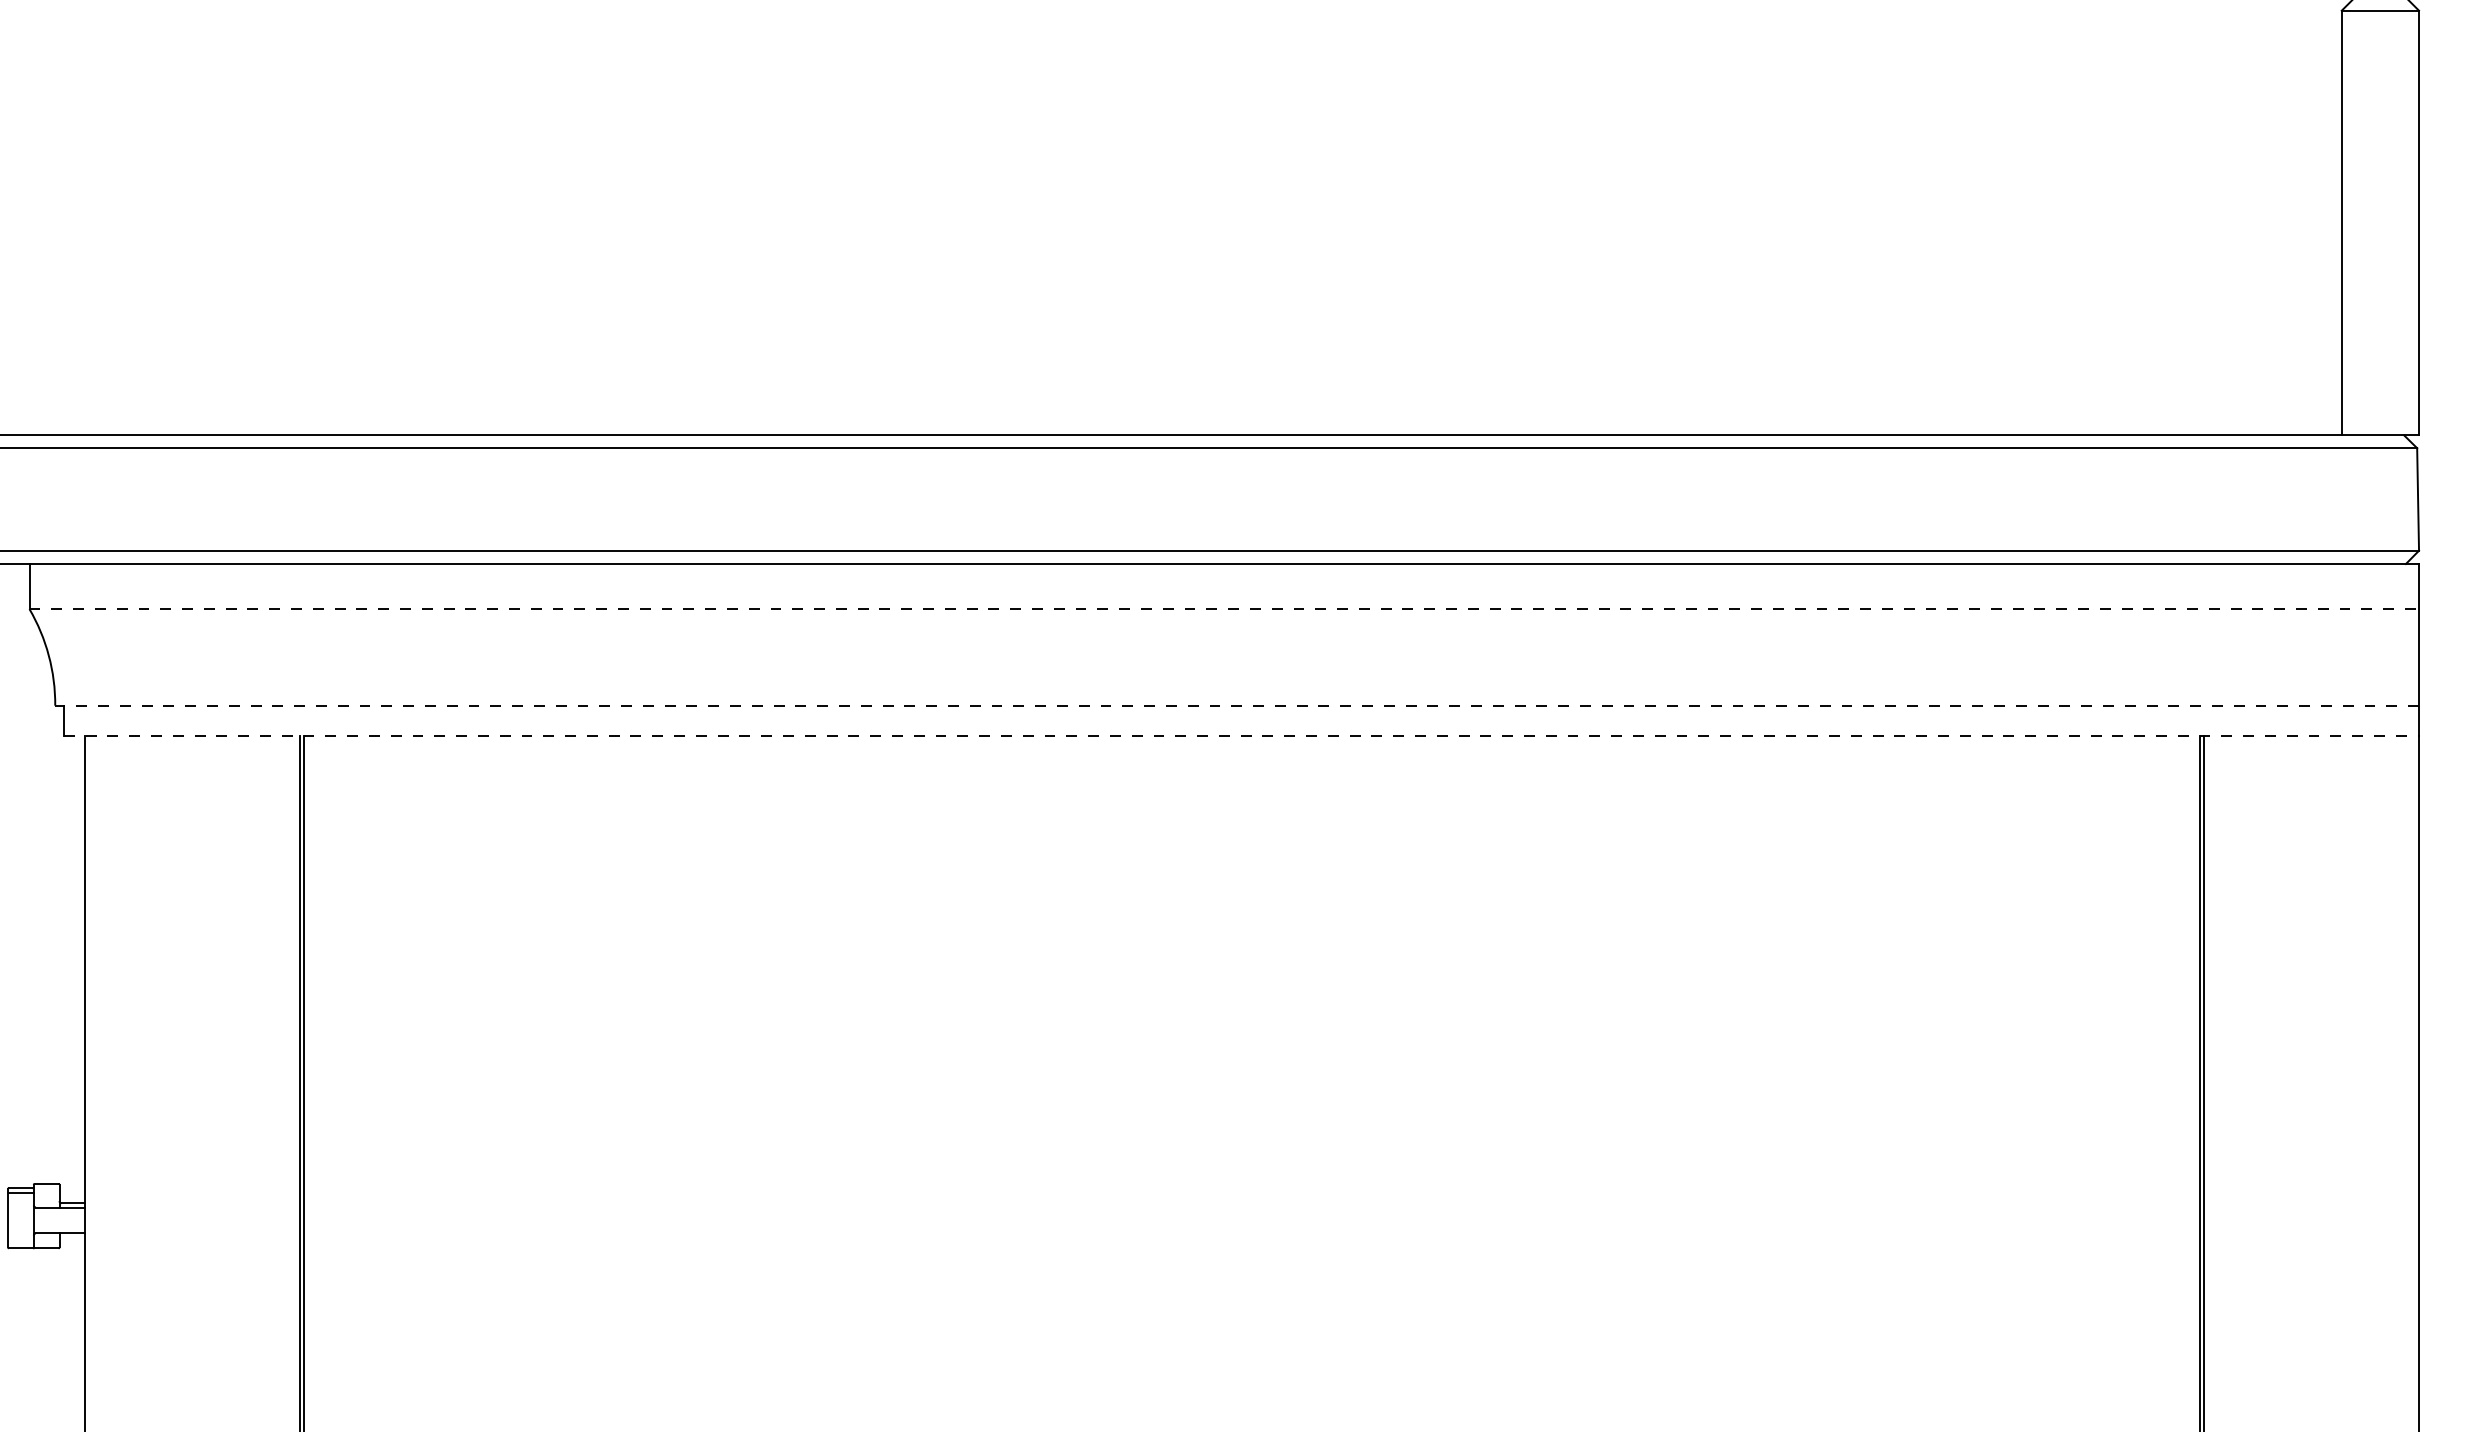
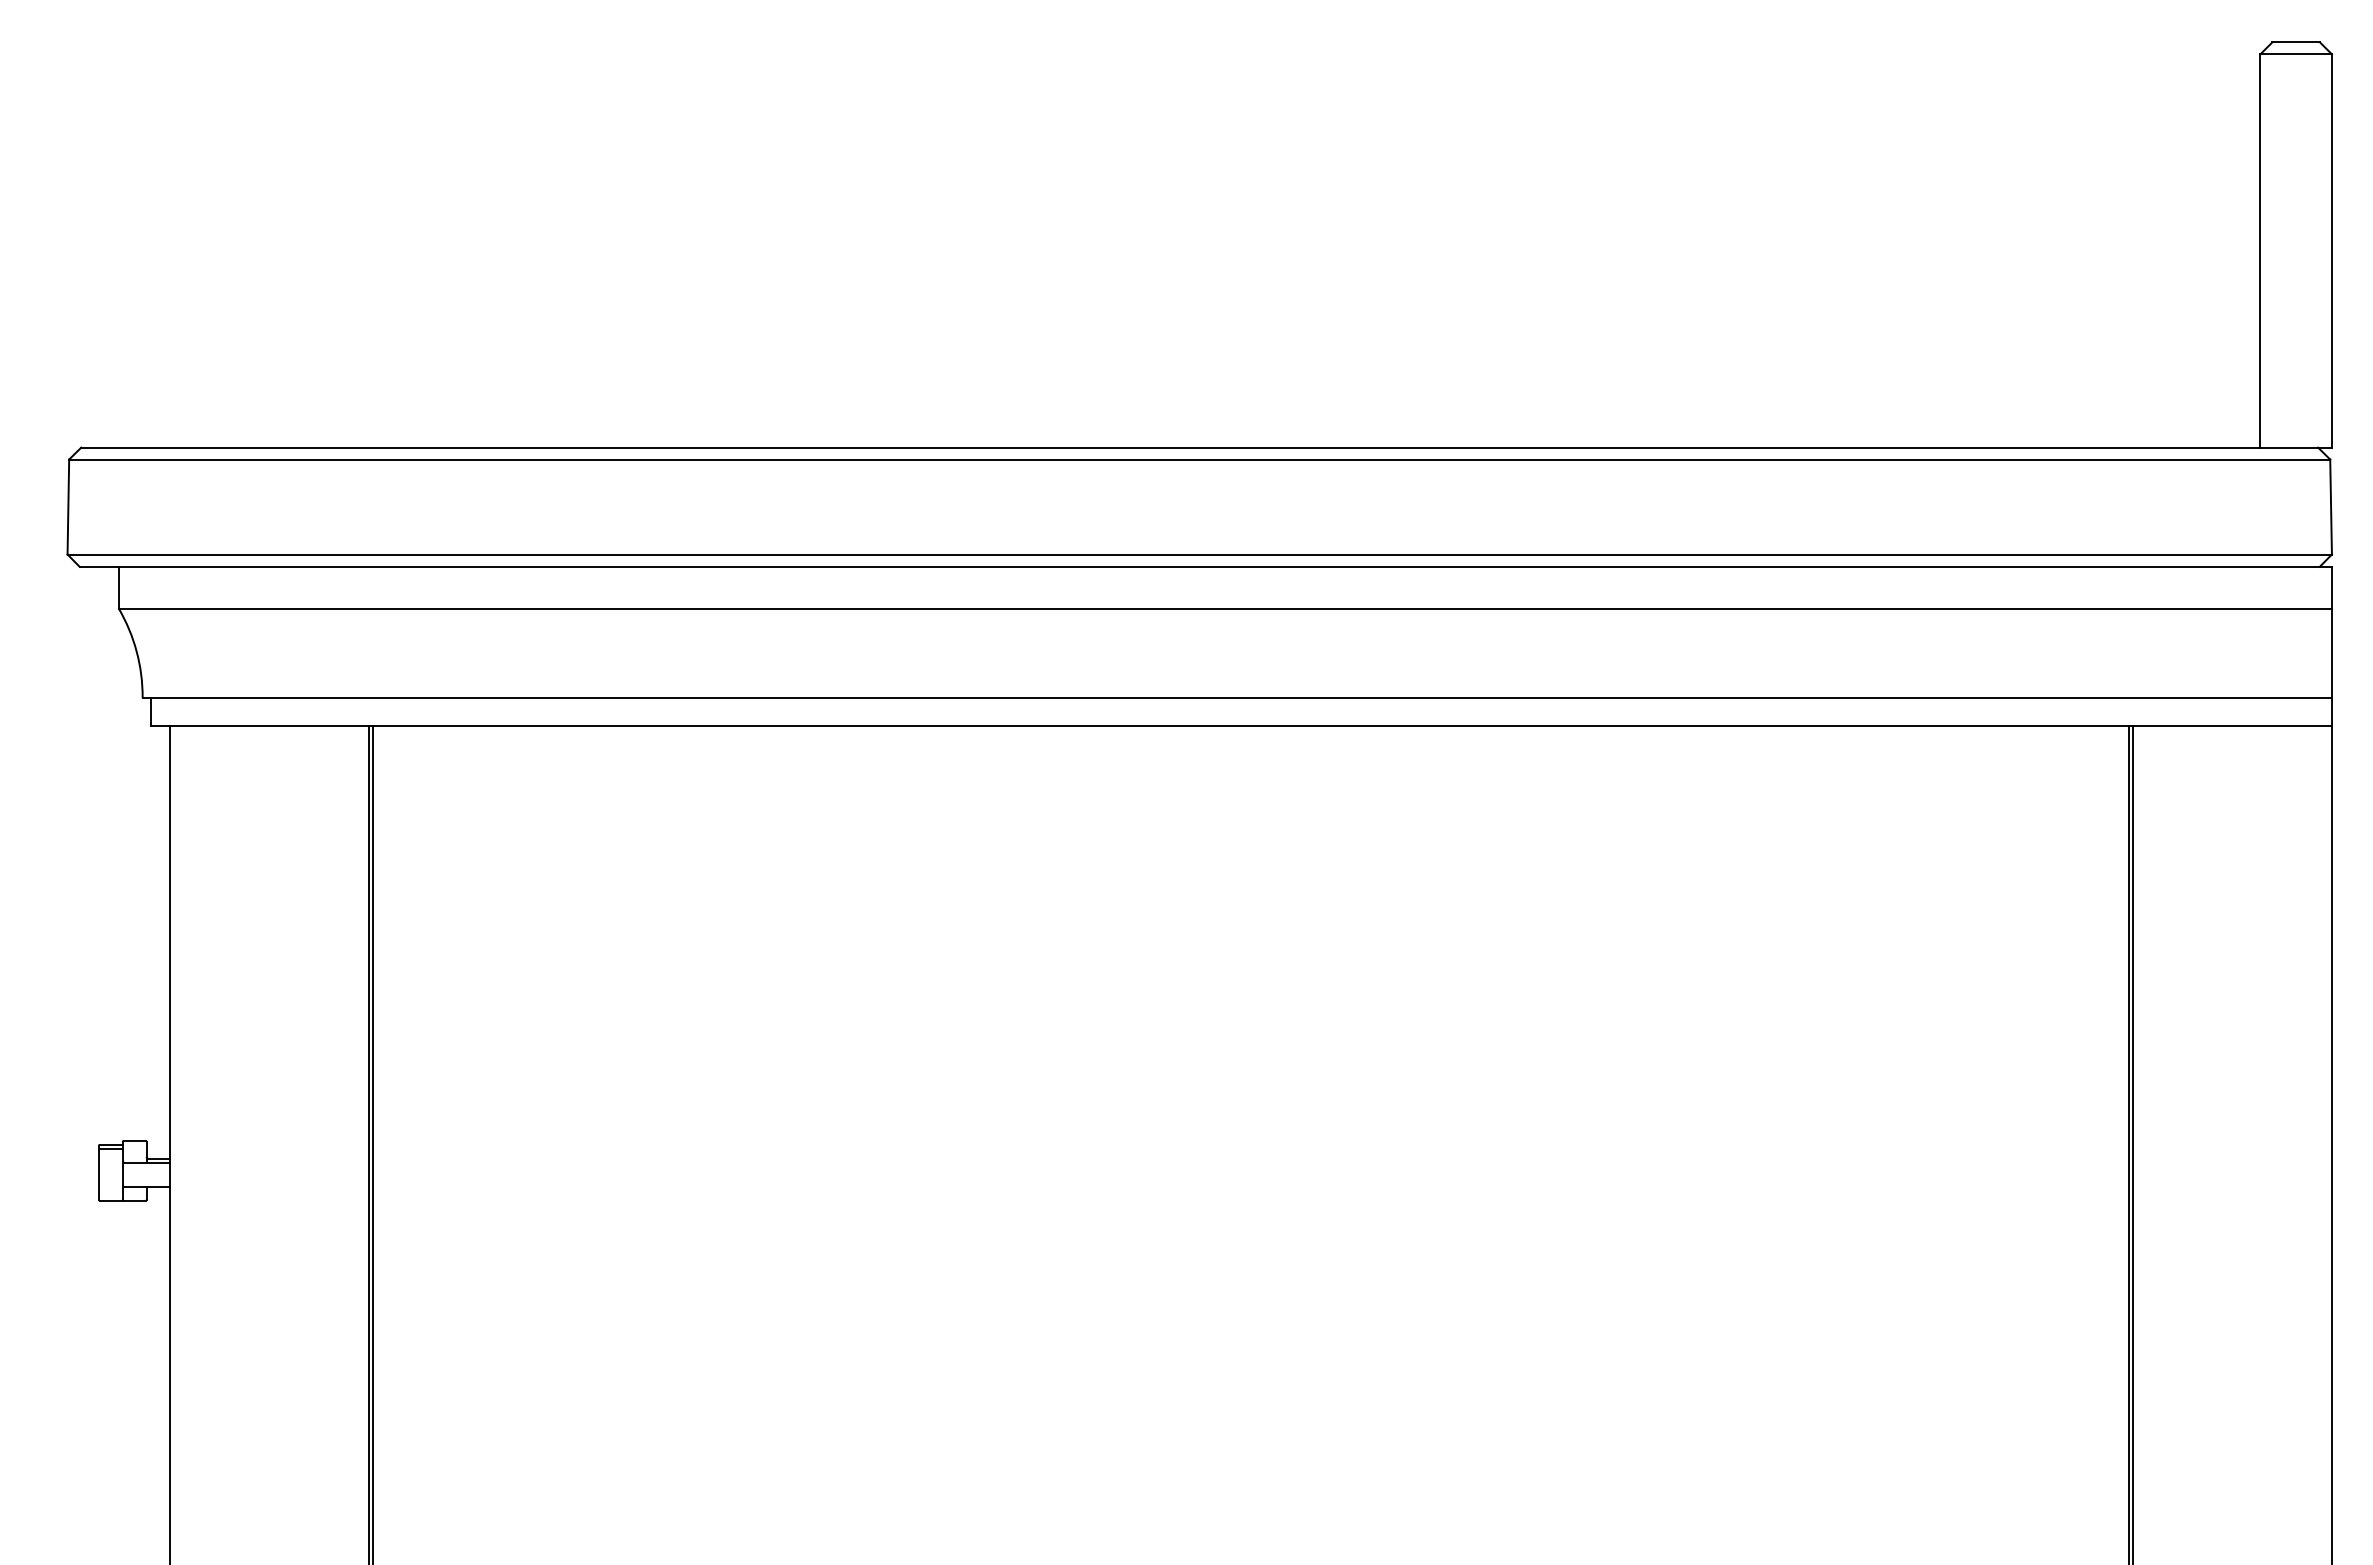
line: (1224, 609) -> (1225, 608), dashed -> solid
line: (1237, 706) -> (1237, 698), dashed -> solid
line: (1241, 735) -> (1241, 725), dashed -> solid

